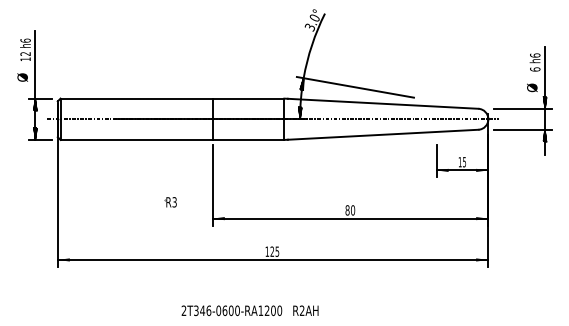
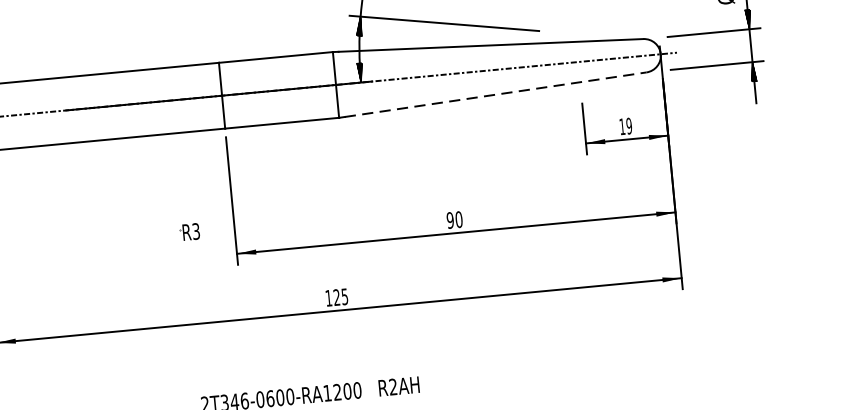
line: (383, 134) -> (496, 94), solid -> dashed
text: (464, 161) -> (629, 125), 15 -> 19
part: (170, 202) -> (189, 232), moved
text: (347, 210) -> (450, 220), 80 -> 90

